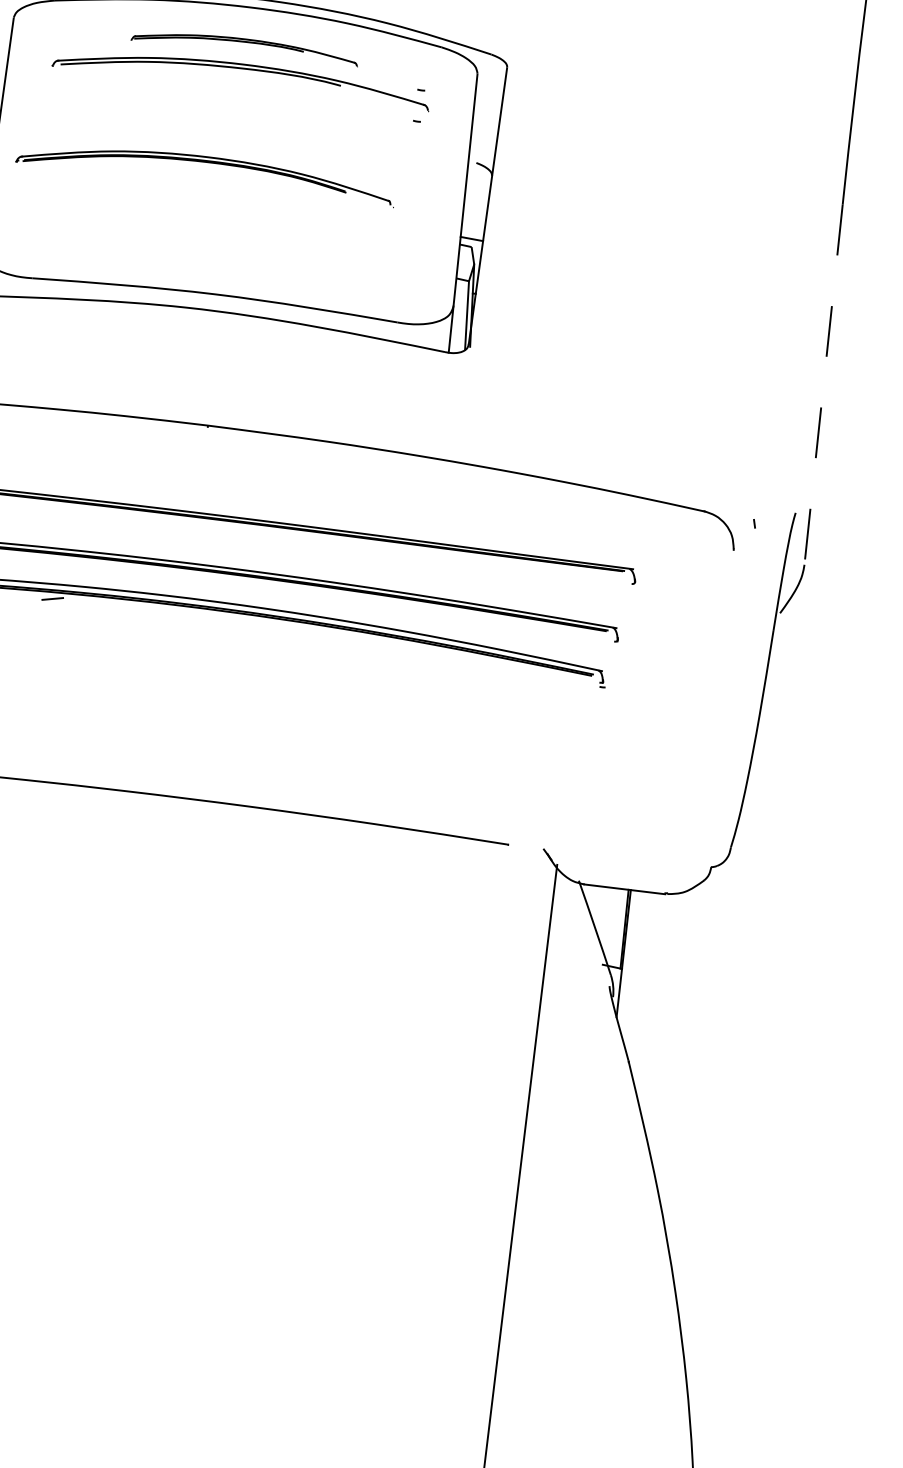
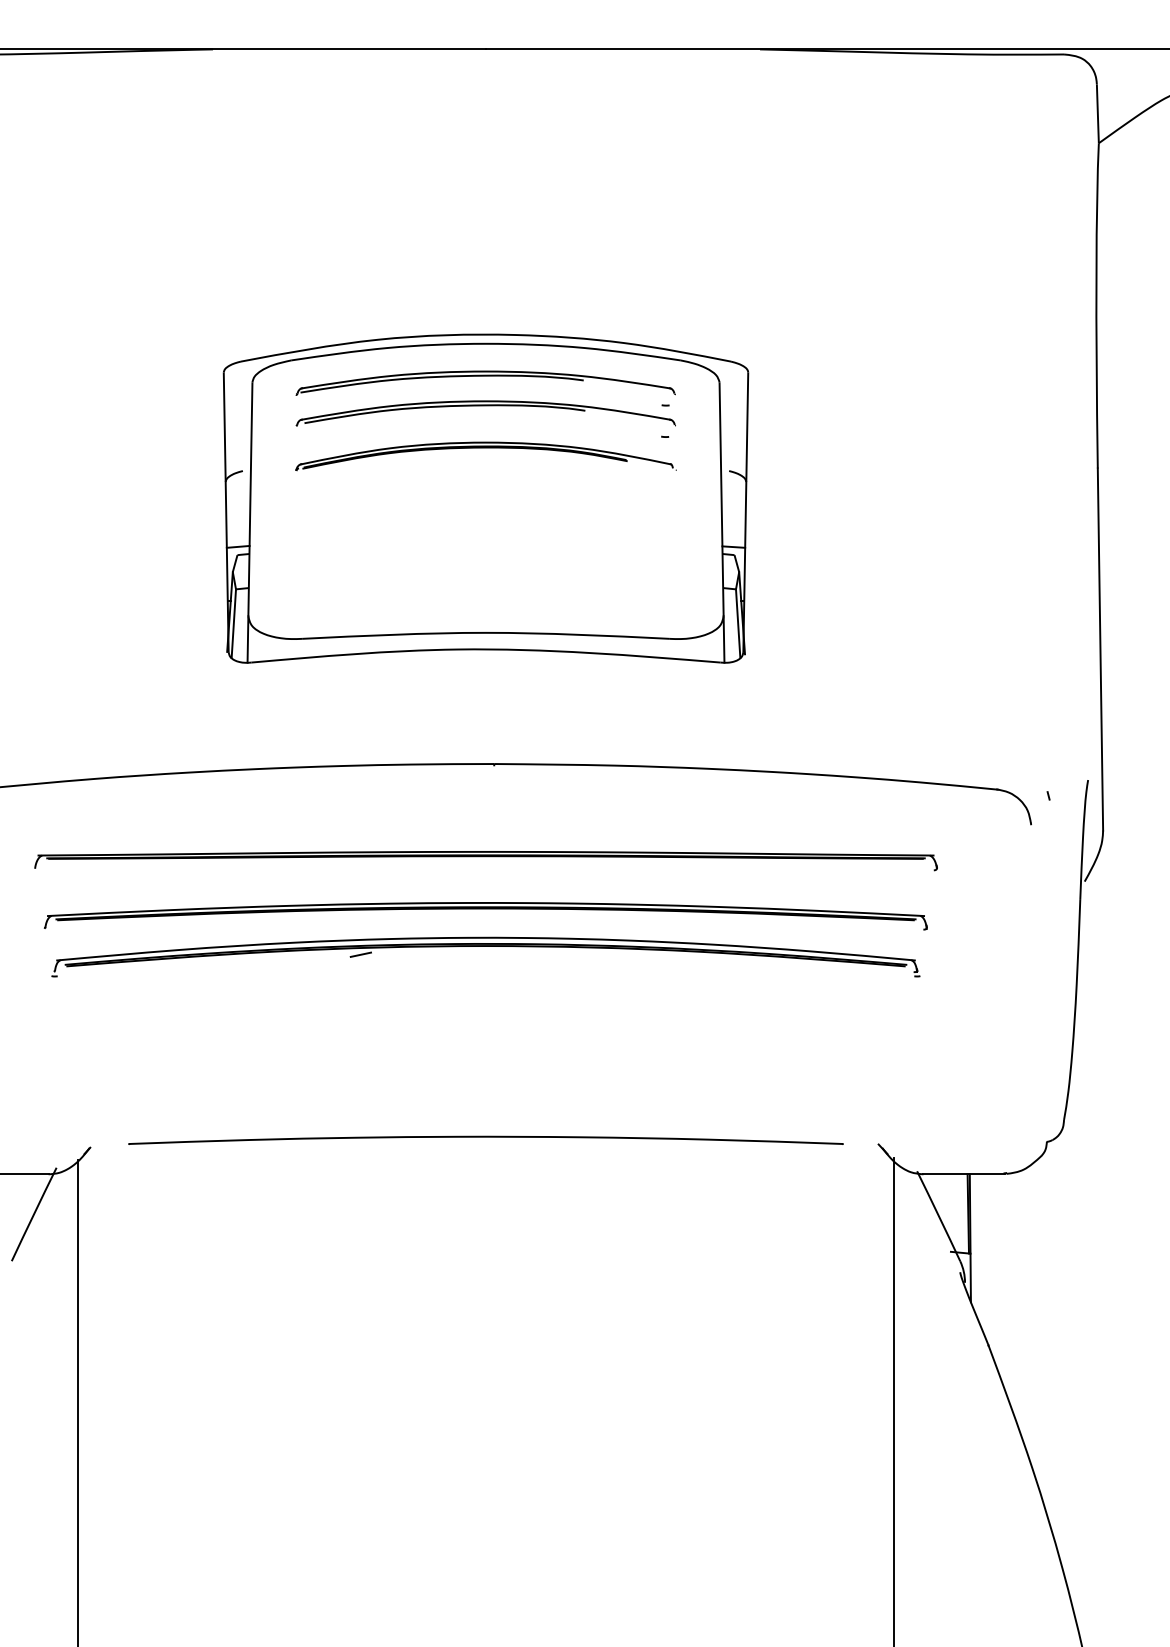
part: (245, 45) -> (485, 382), size x1.67
part: (206, 163) -> (485, 448), moved
line: (823, 385) -> (1100, 650), dashed -> solid

